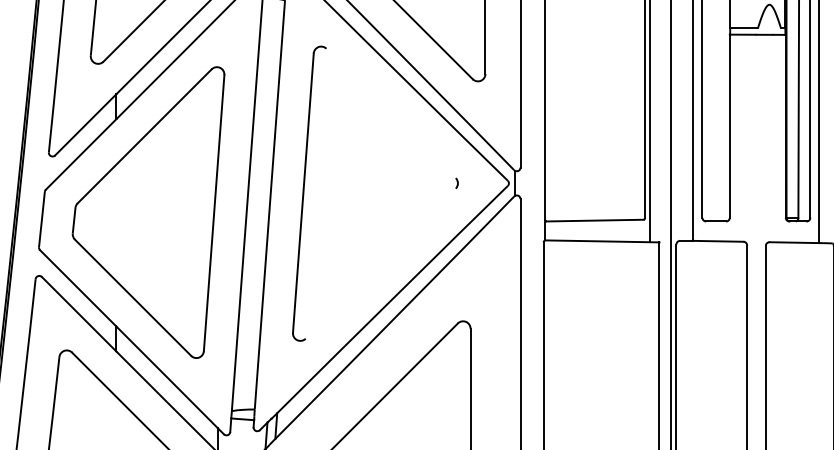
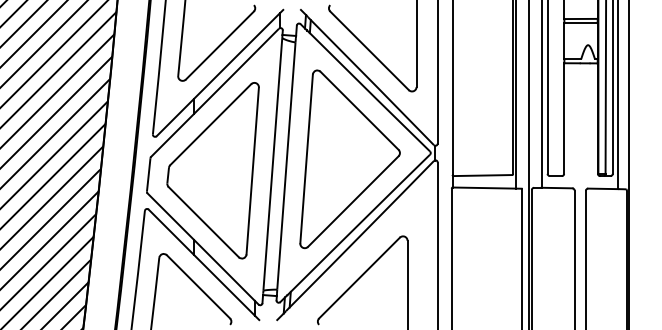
line: (390, 112) -> (359, 110), added
line: (381, 263) -> (353, 201), added

